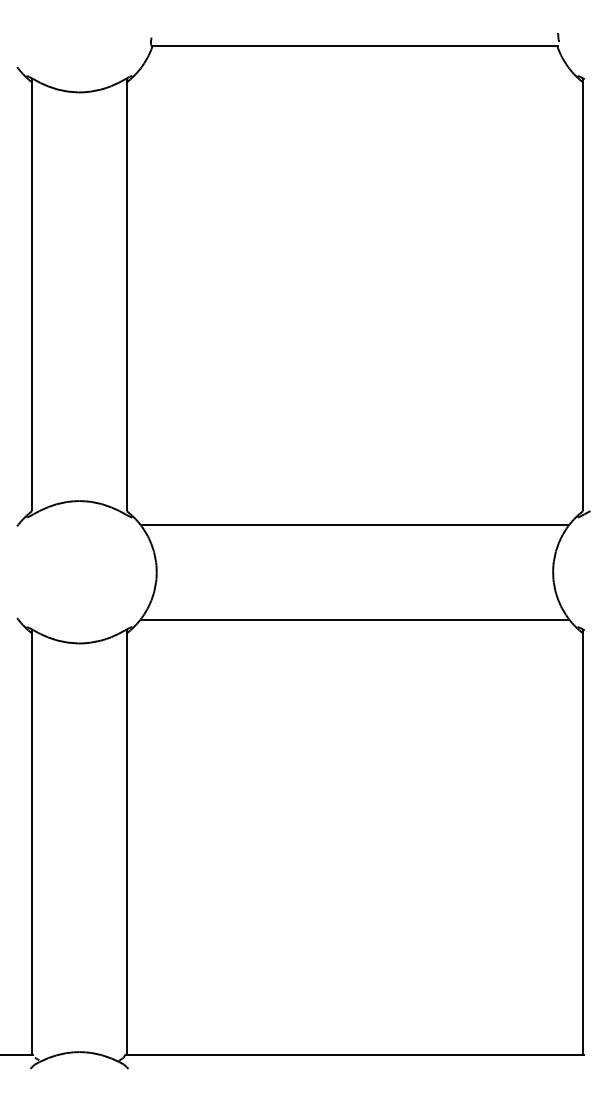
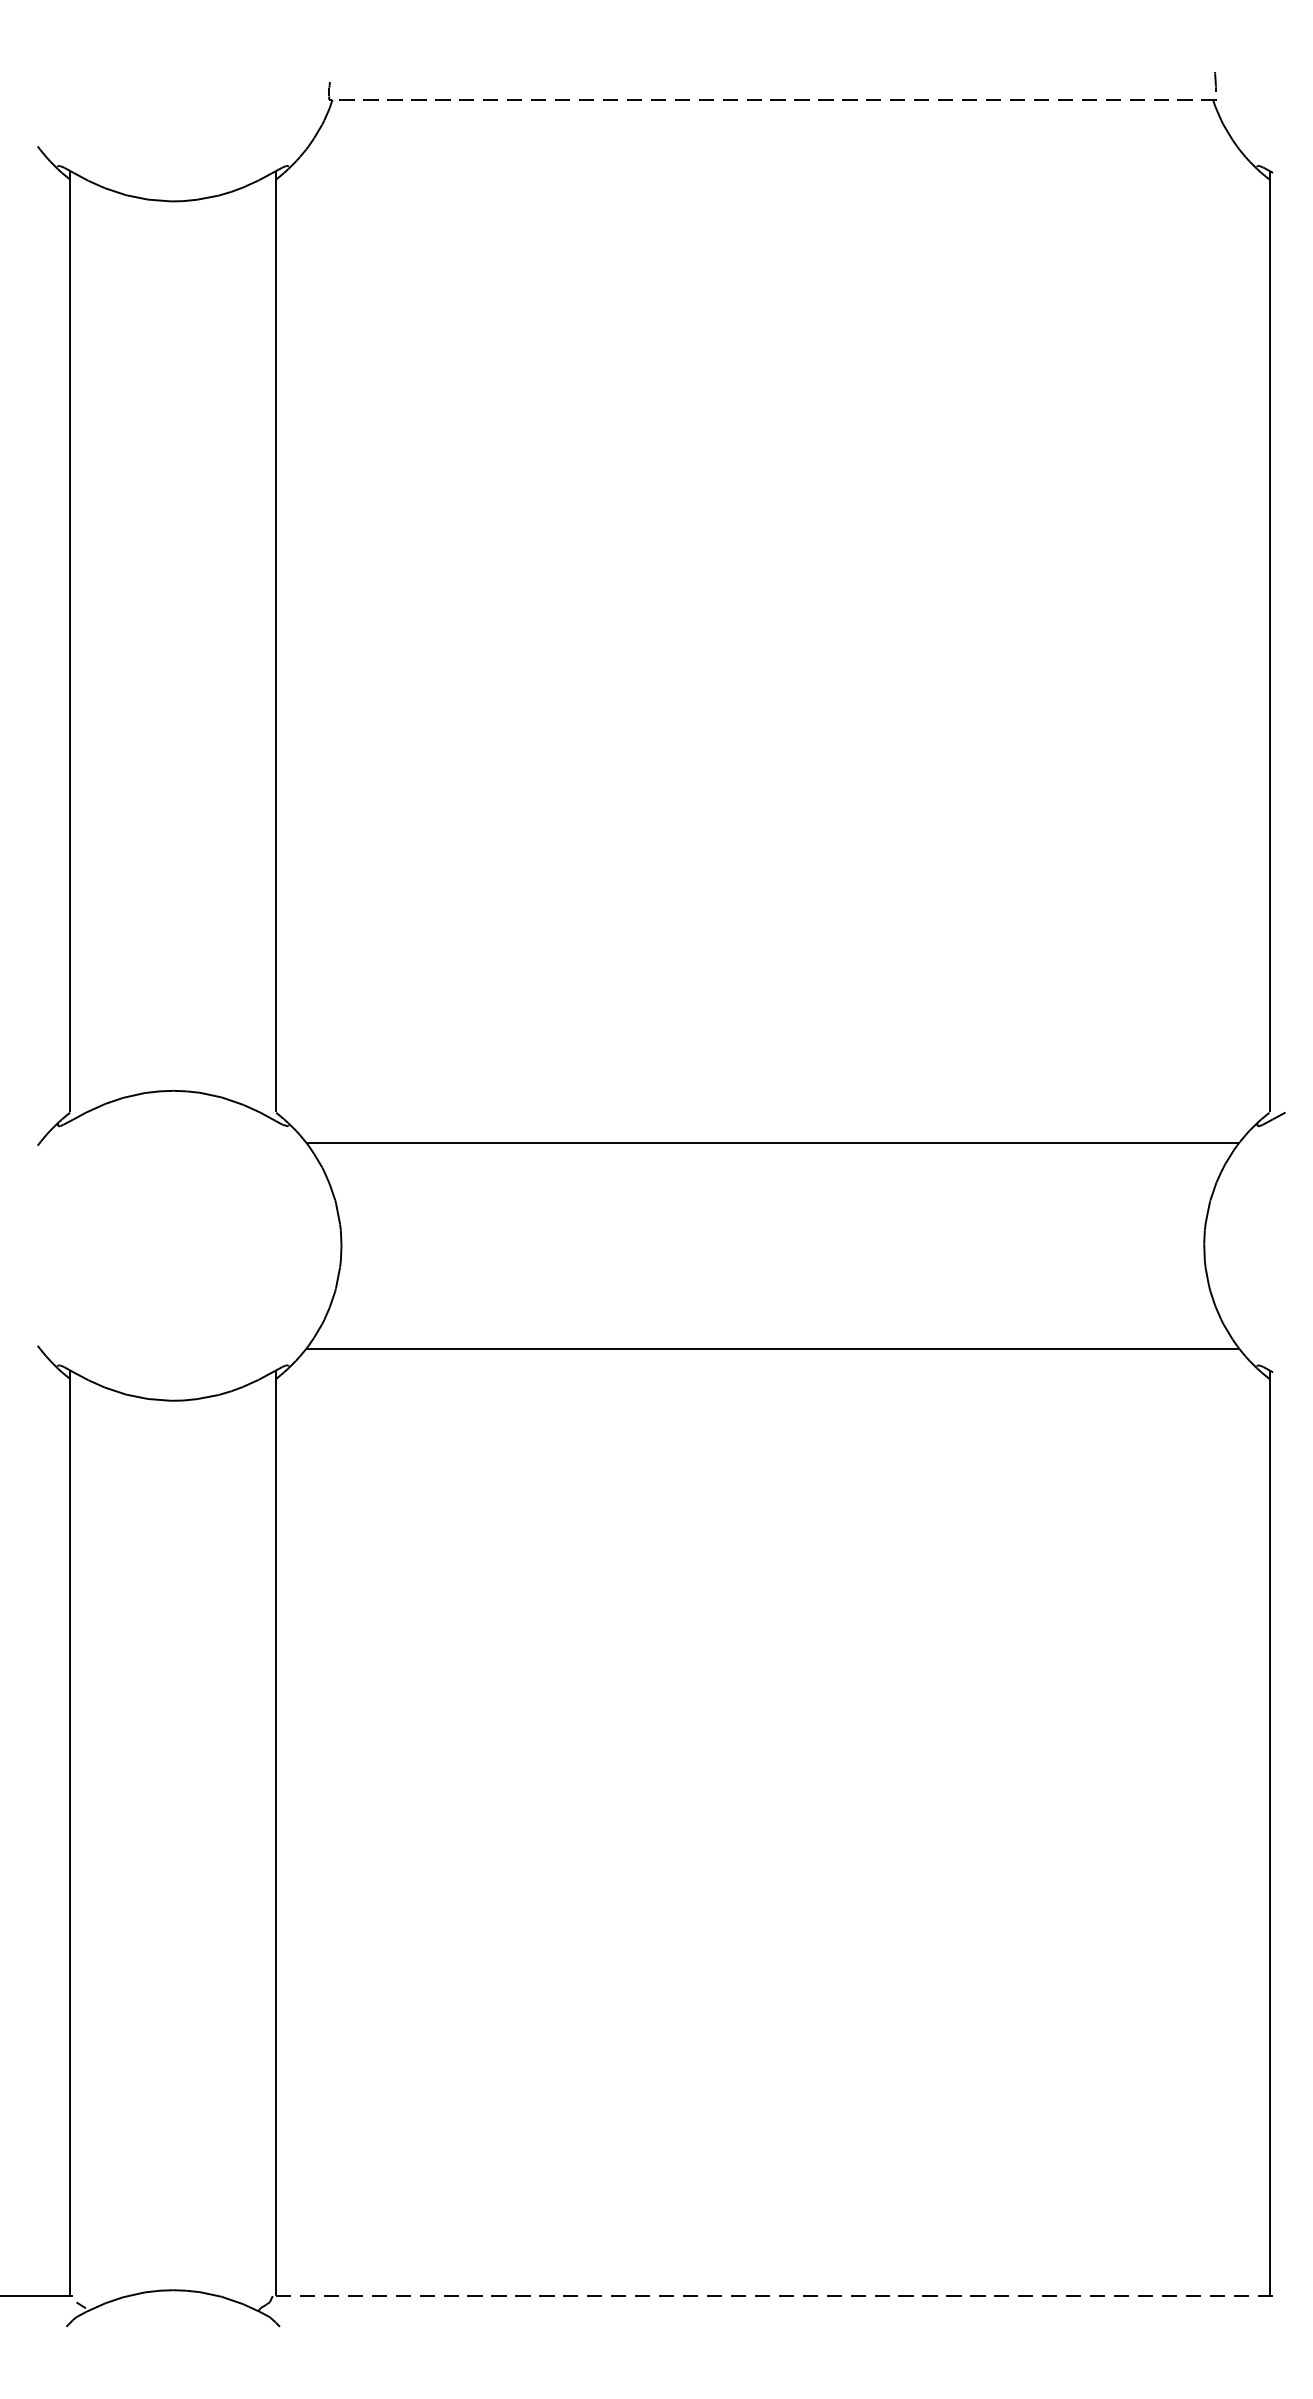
line: (354, 45) -> (771, 99), solid -> dashed
line: (354, 1054) -> (771, 2295), solid -> dashed

